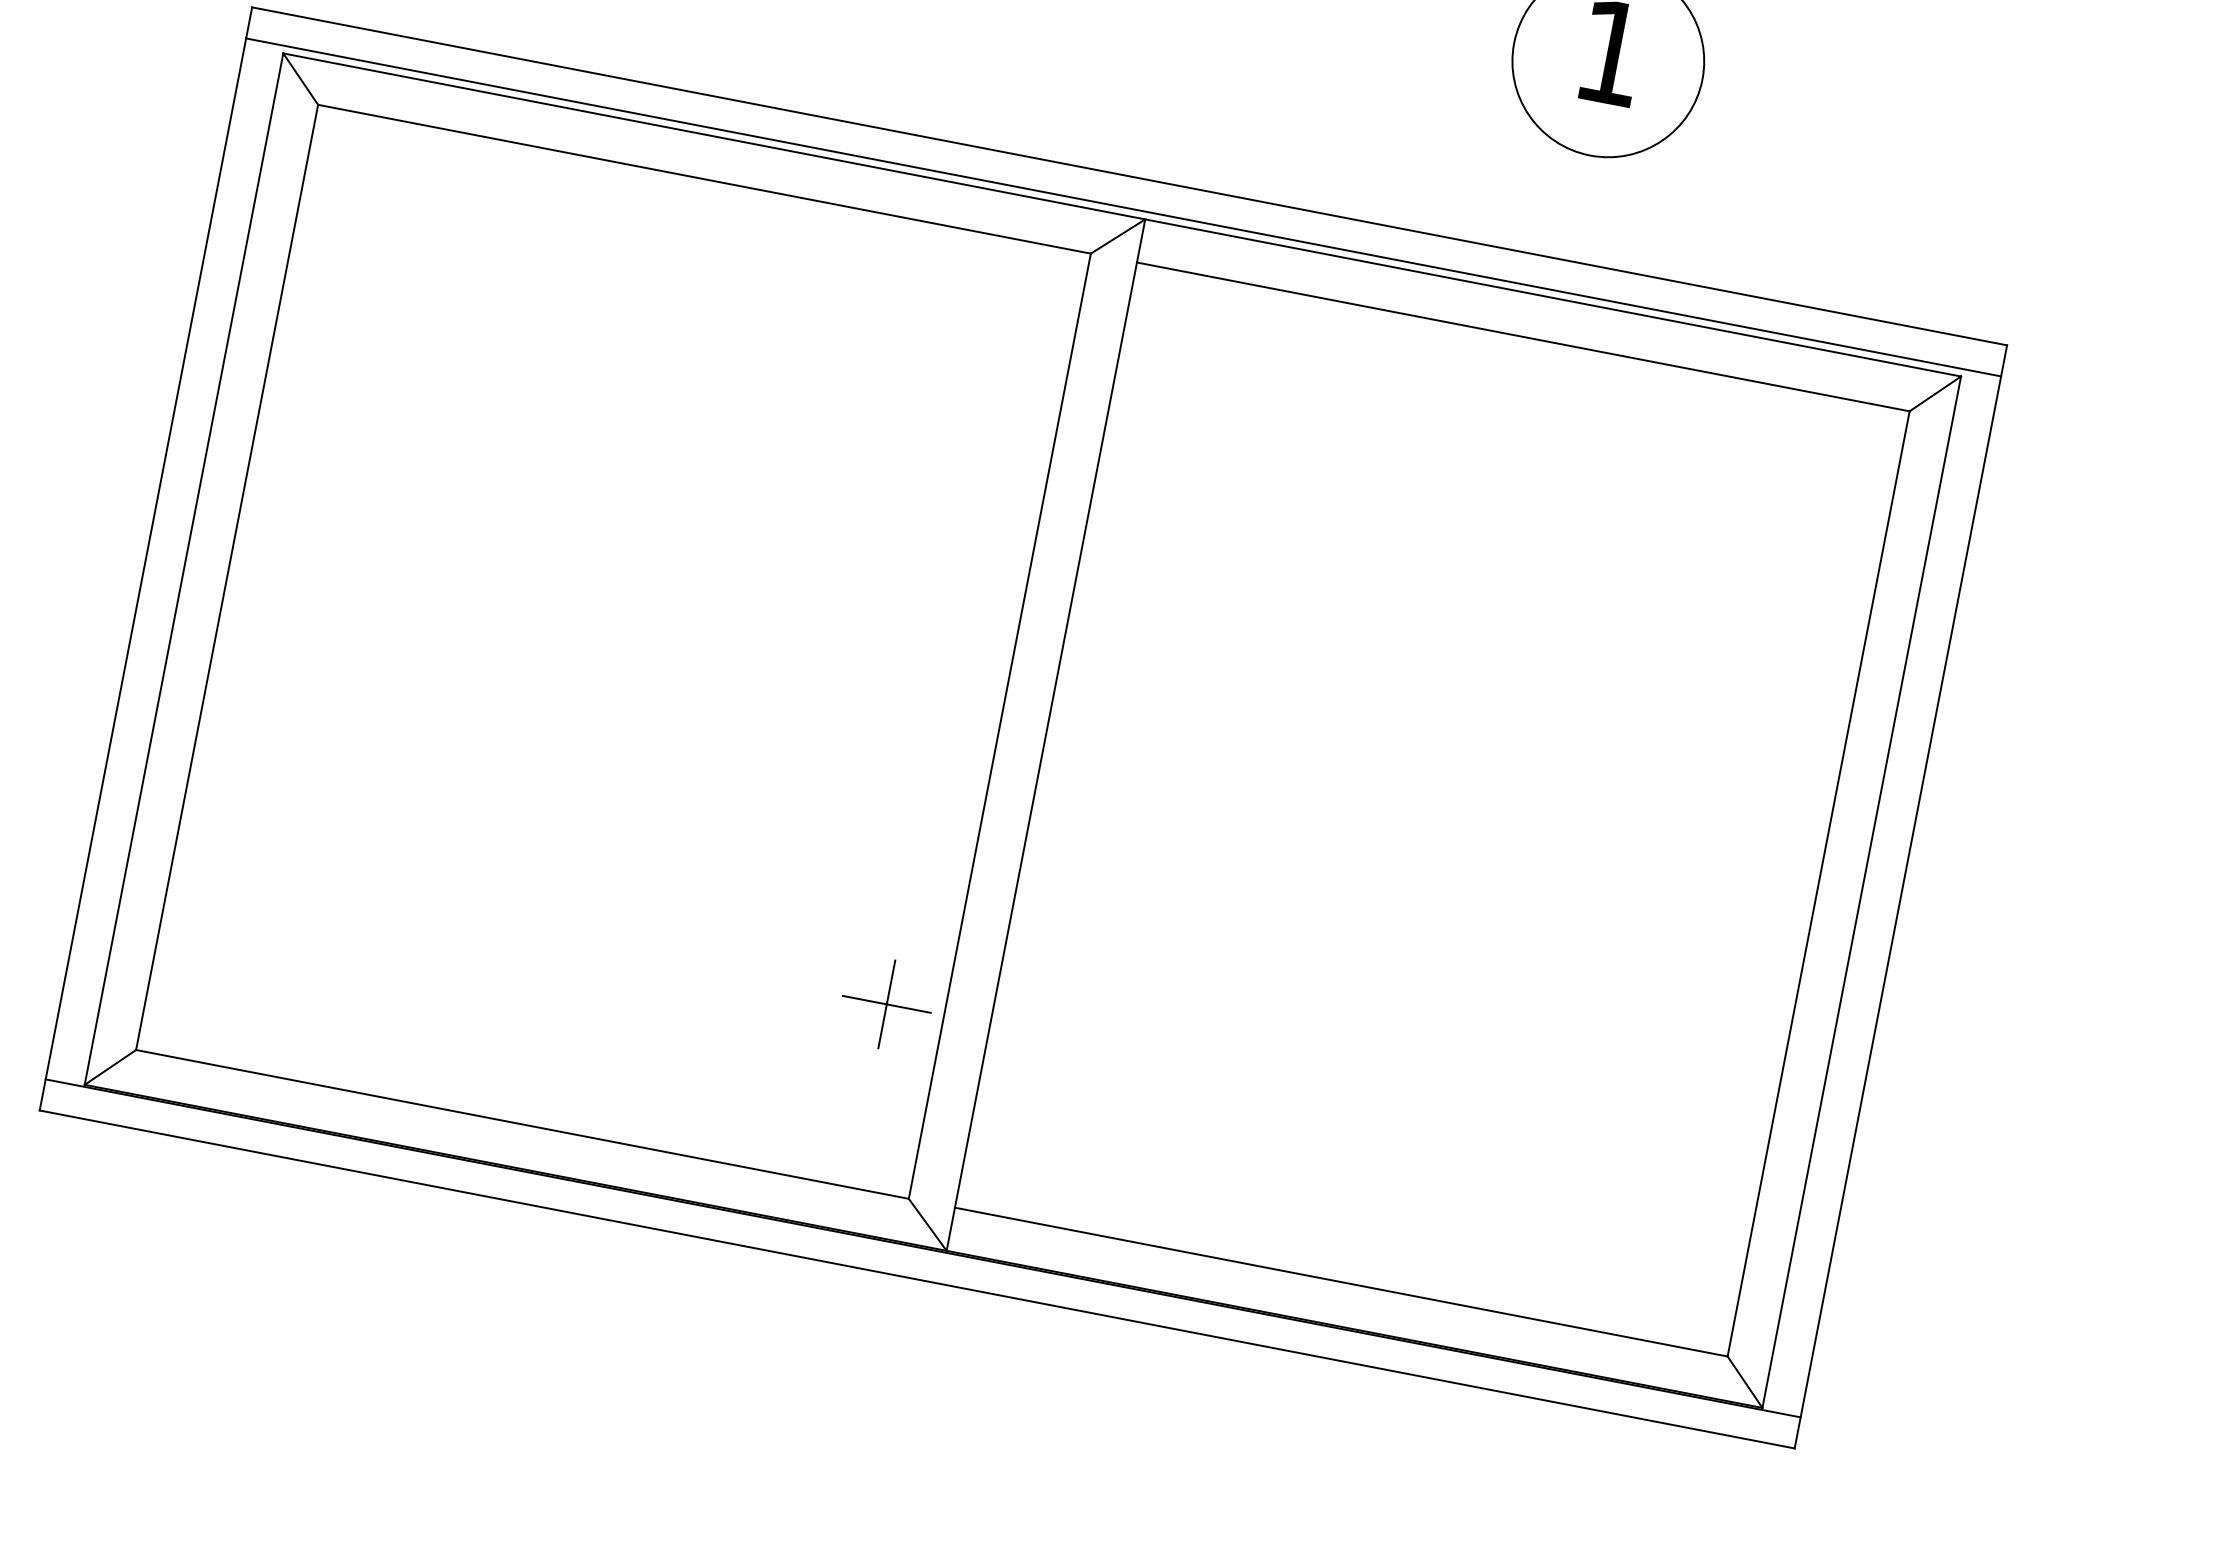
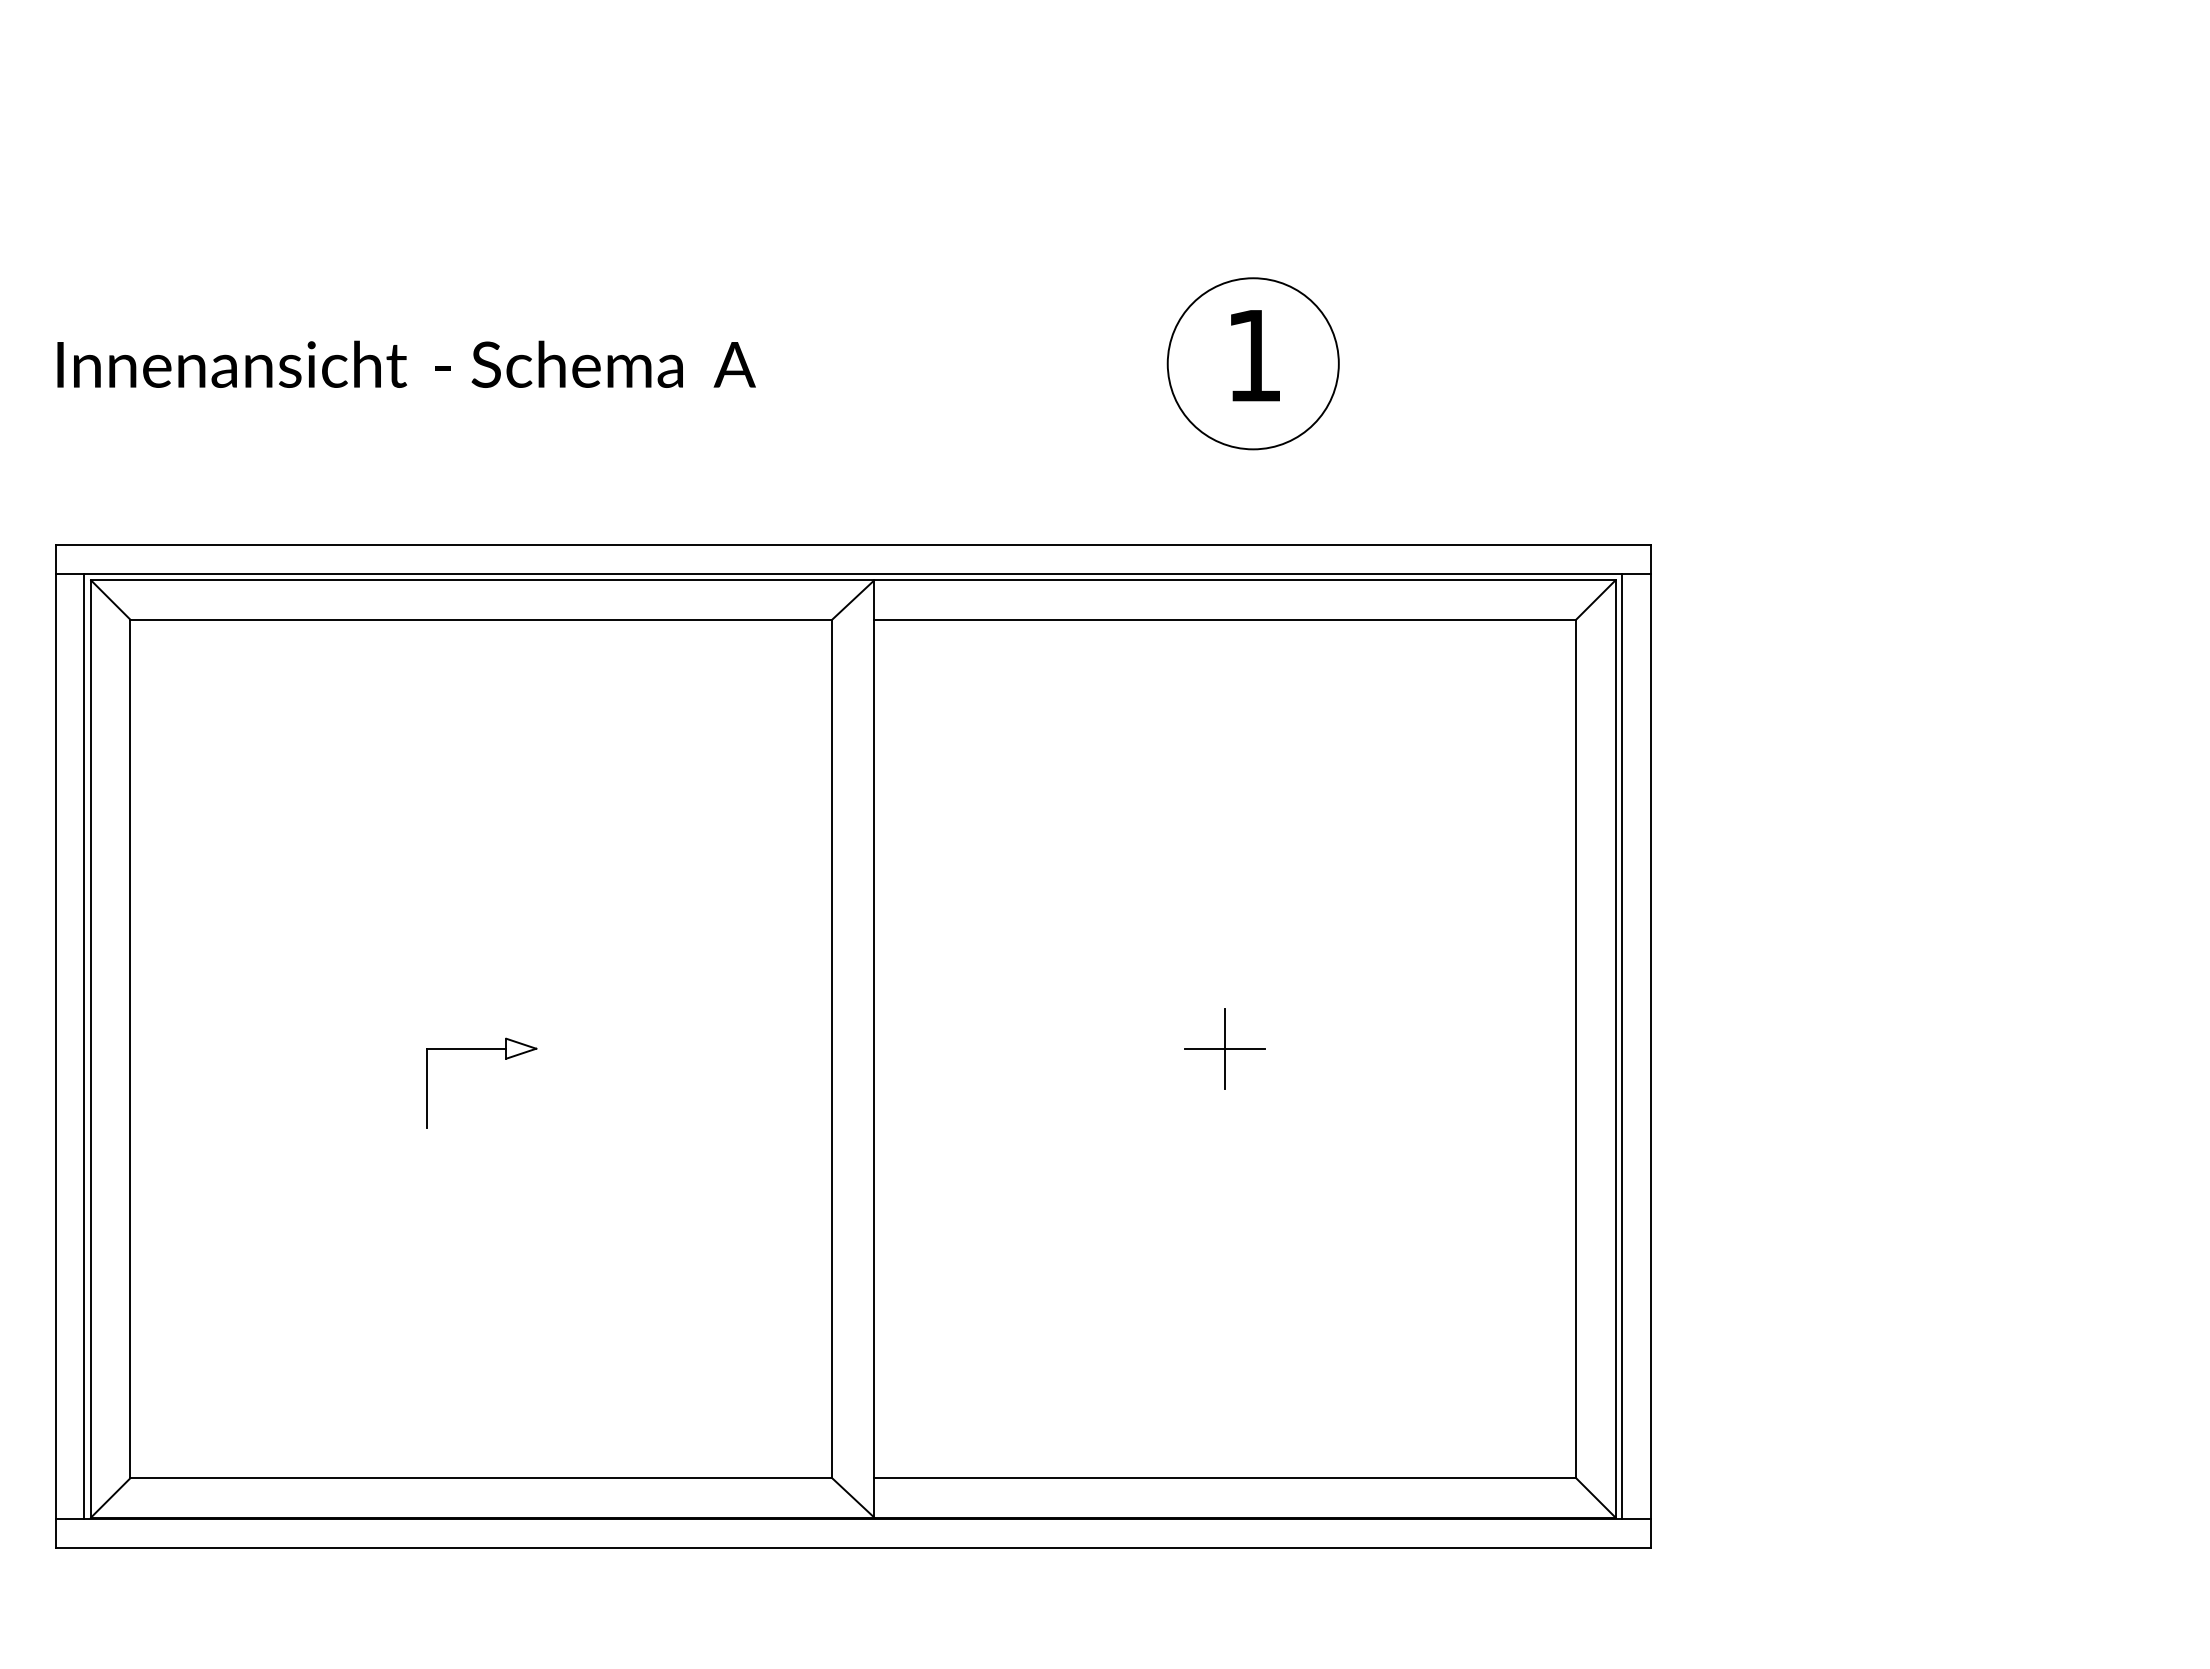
line: (177, 565) -> (84, 1046), added
part: (613, 652) -> (481, 1049), added
line: (1869, 890) -> (1622, 1046), added
part: (886, 1003) -> (1224, 1048), moved

